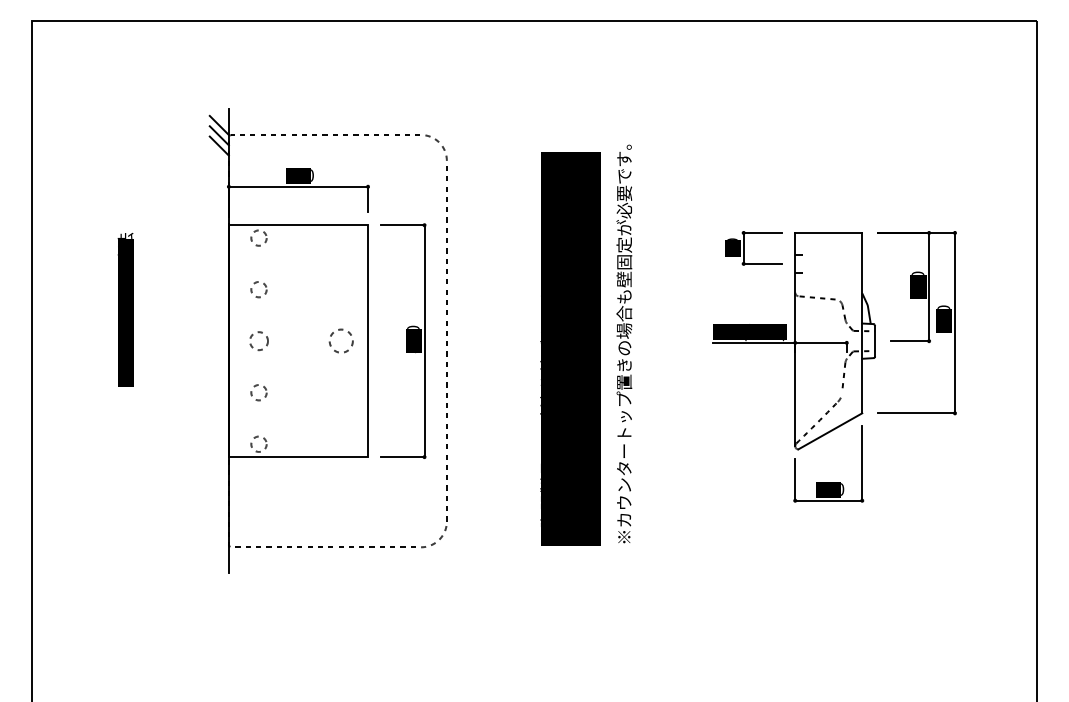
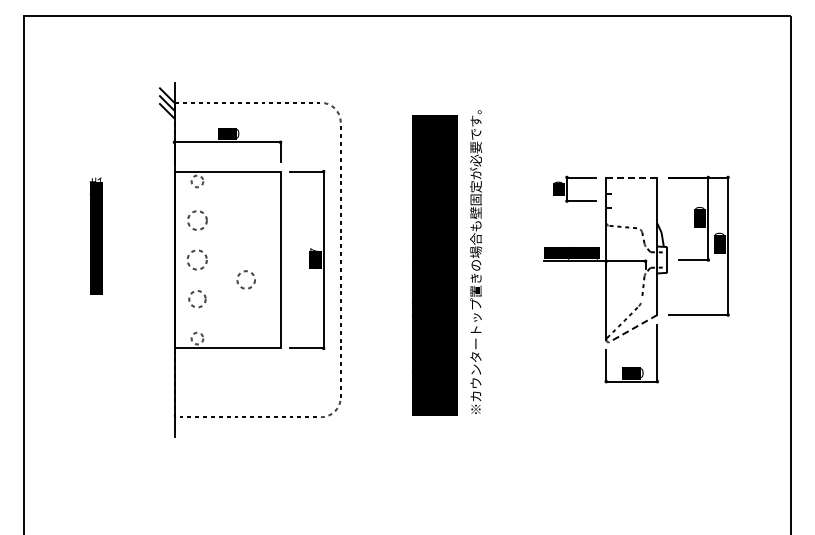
line: (829, 232) -> (632, 177), solid -> dashed
circle: (259, 289) -> (197, 220), size x1.6
text: (412, 327) -> (314, 249), 450 -> 467
circle: (259, 340) -> (197, 259), size x1.4
circle: (340, 340) -> (245, 279), moved
circle: (259, 392) -> (197, 299), size x1.4
line: (830, 431) -> (633, 328), solid -> dashed

